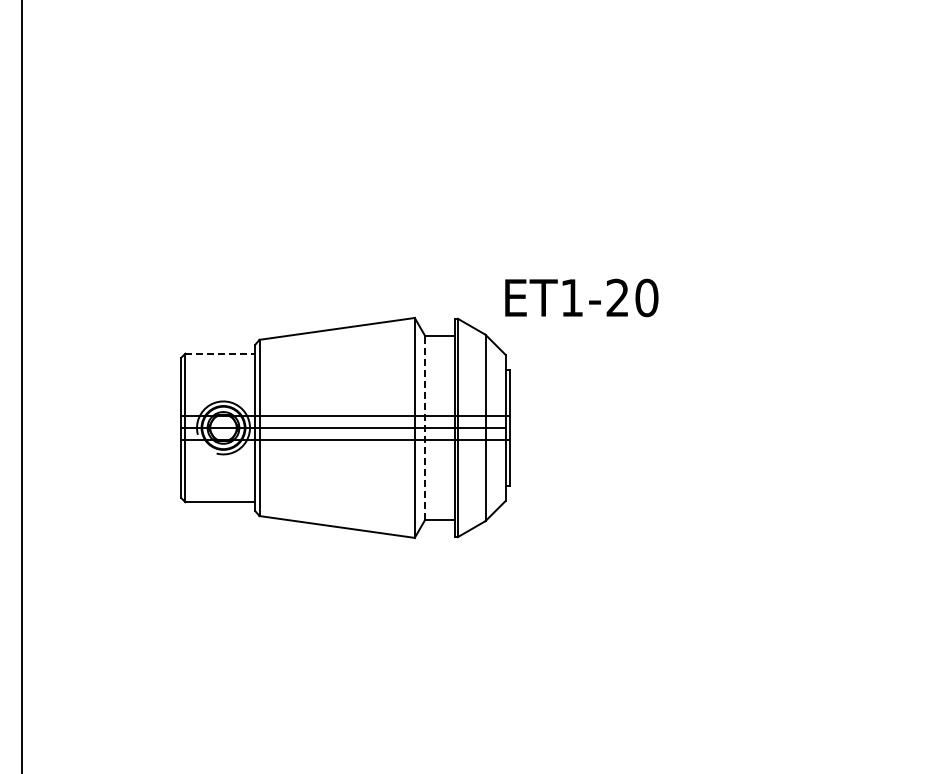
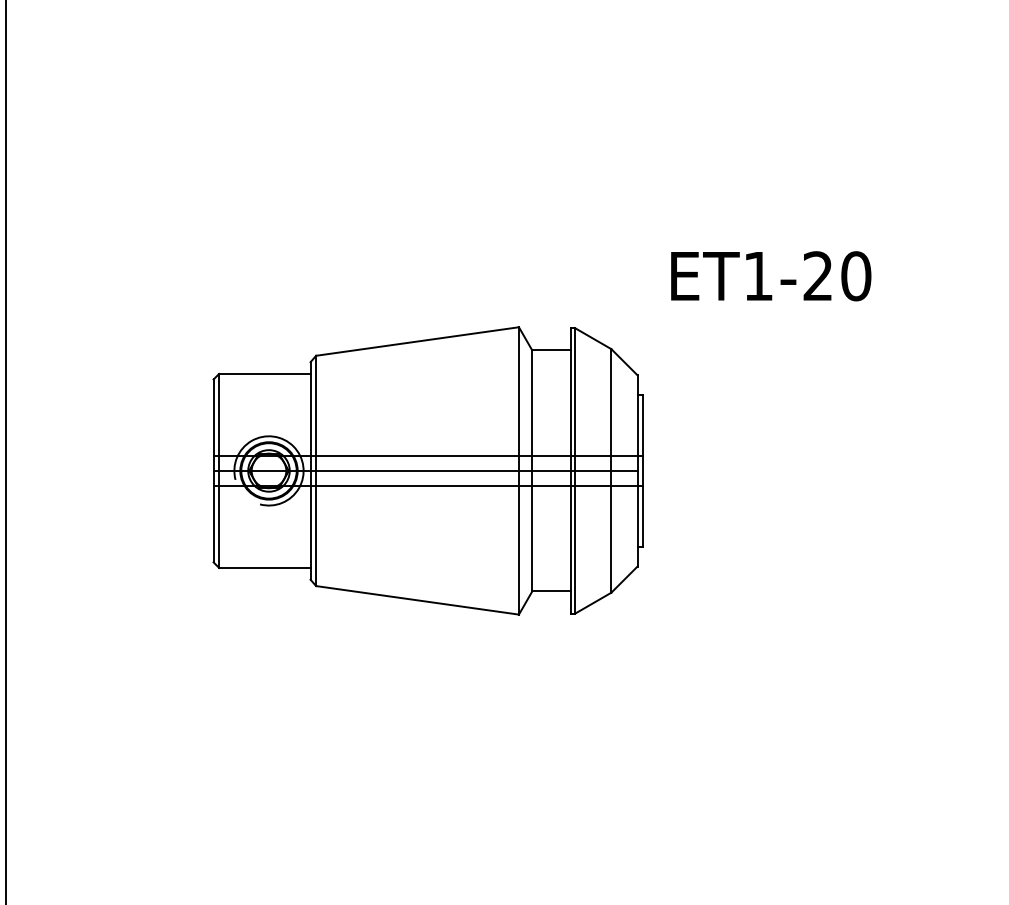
text: (581, 297) -> (770, 275), moved
line: (220, 353) -> (265, 373), dashed -> solid
line: (424, 427) -> (531, 470), dashed -> solid

